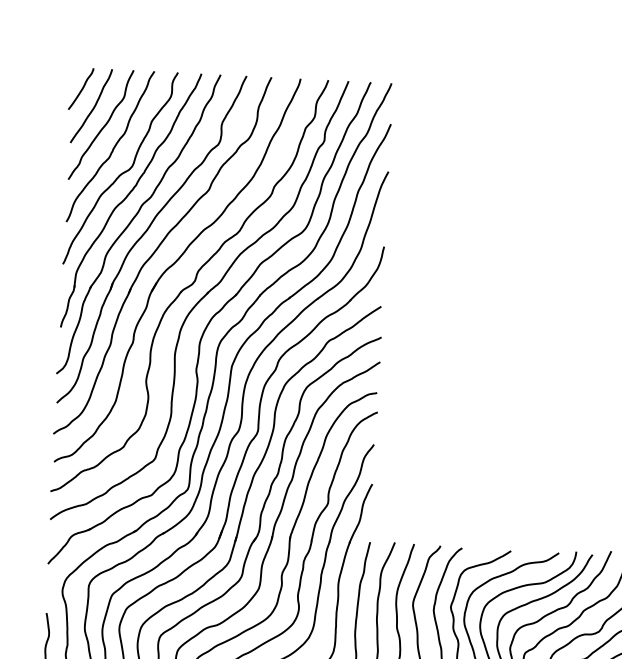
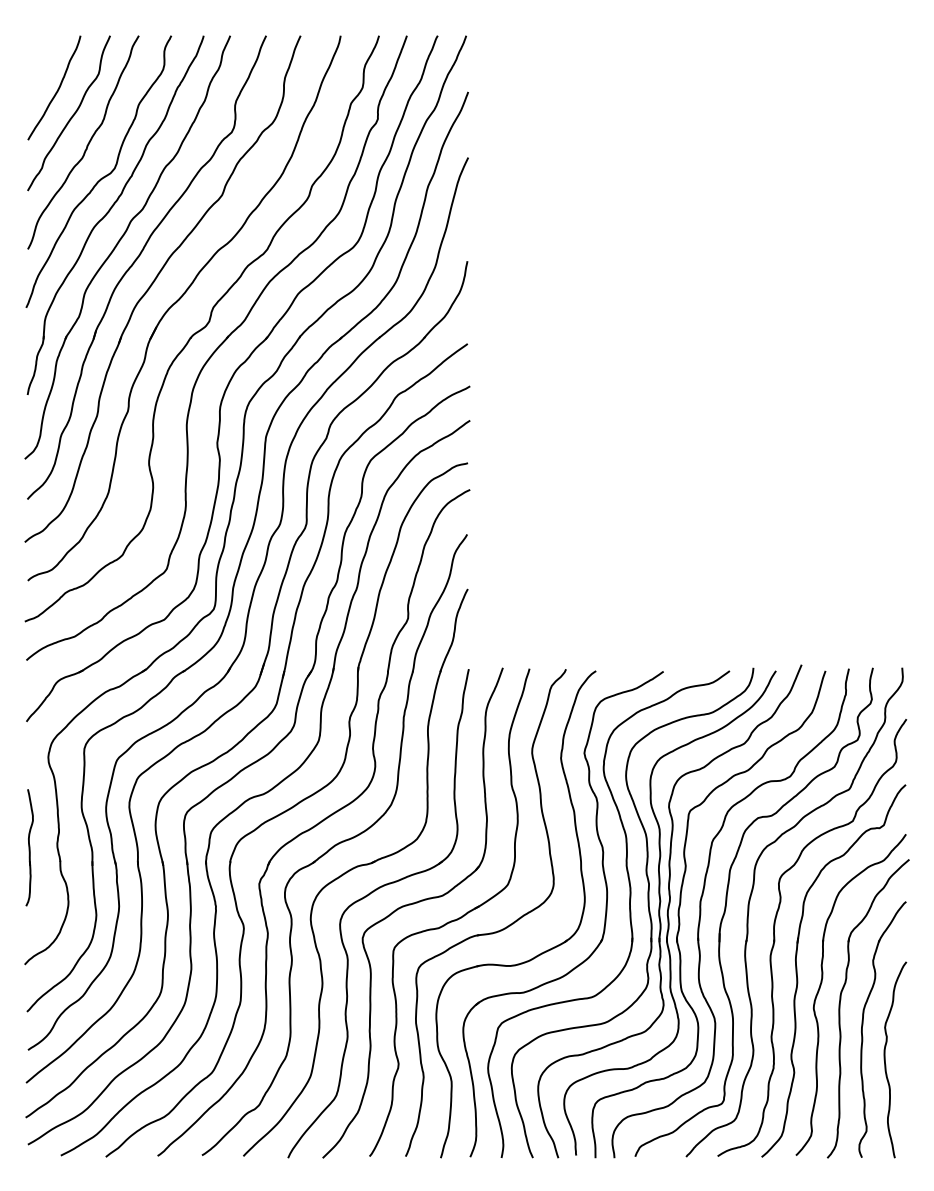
curve: (81, 89) -> (39, 65), removed

